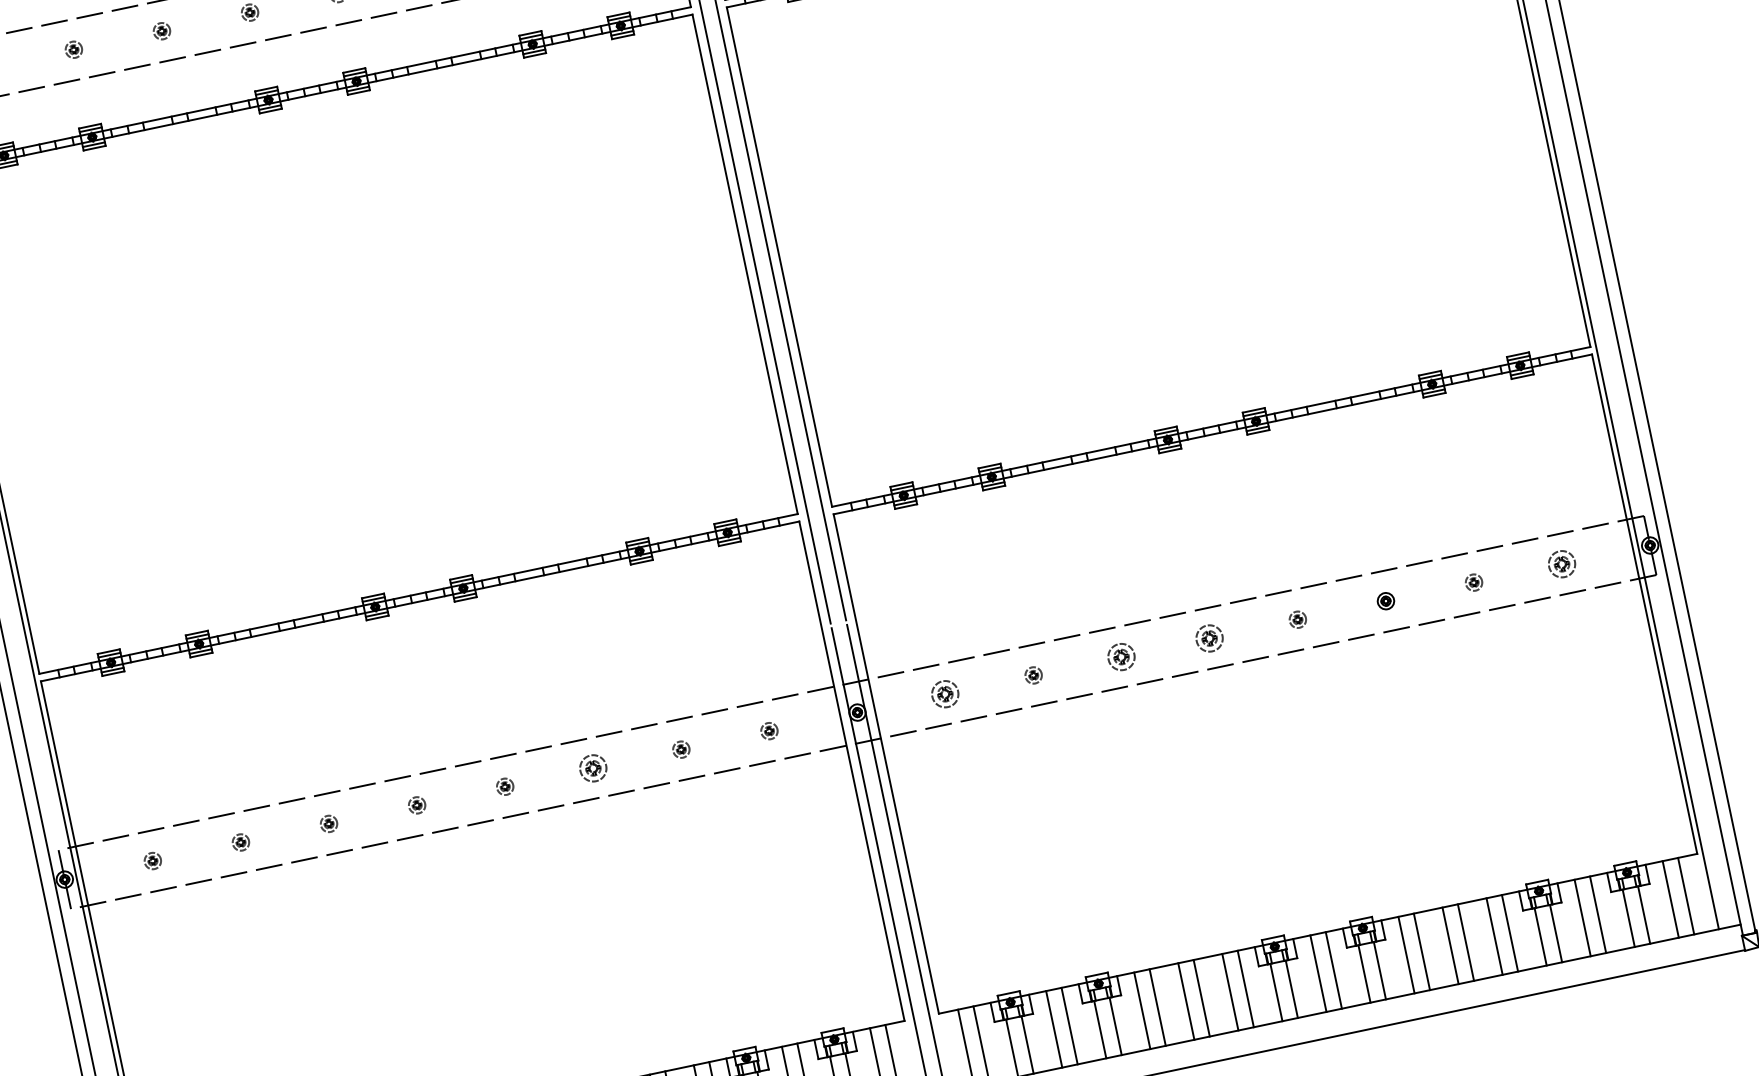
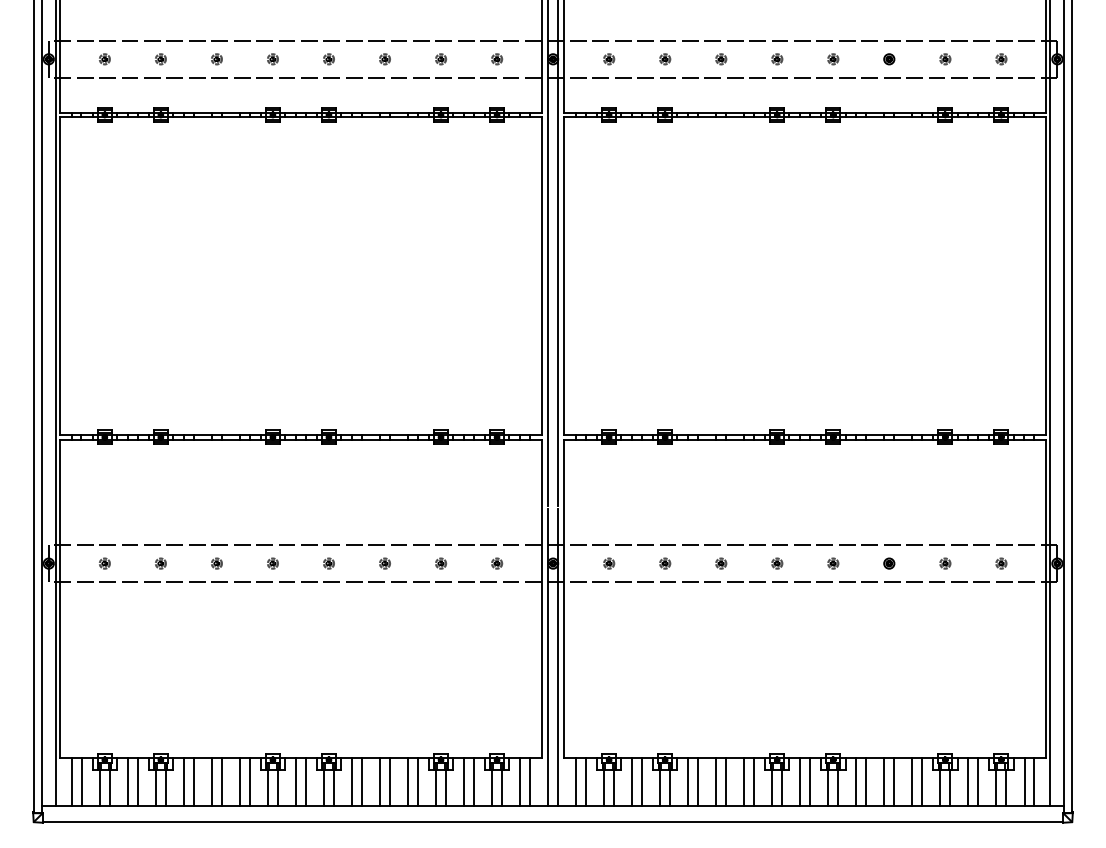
part: (1562, 563) -> (1001, 563), size x0.62
part: (1210, 638) -> (777, 563), size x0.62
part: (1122, 656) -> (721, 563), size x0.62
part: (946, 693) -> (609, 563), size x0.62
part: (592, 768) -> (384, 563), size x0.62

